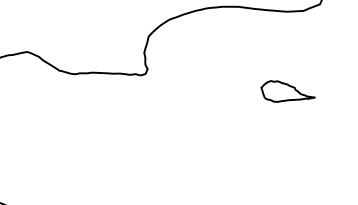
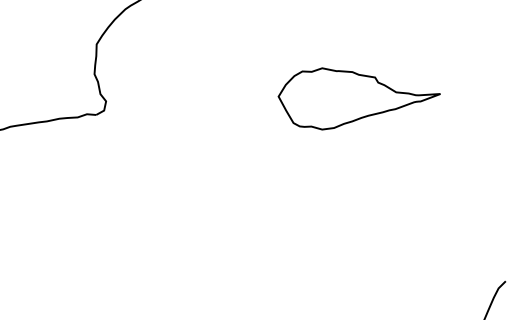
part: (287, 91) -> (356, 92), size x1.67

